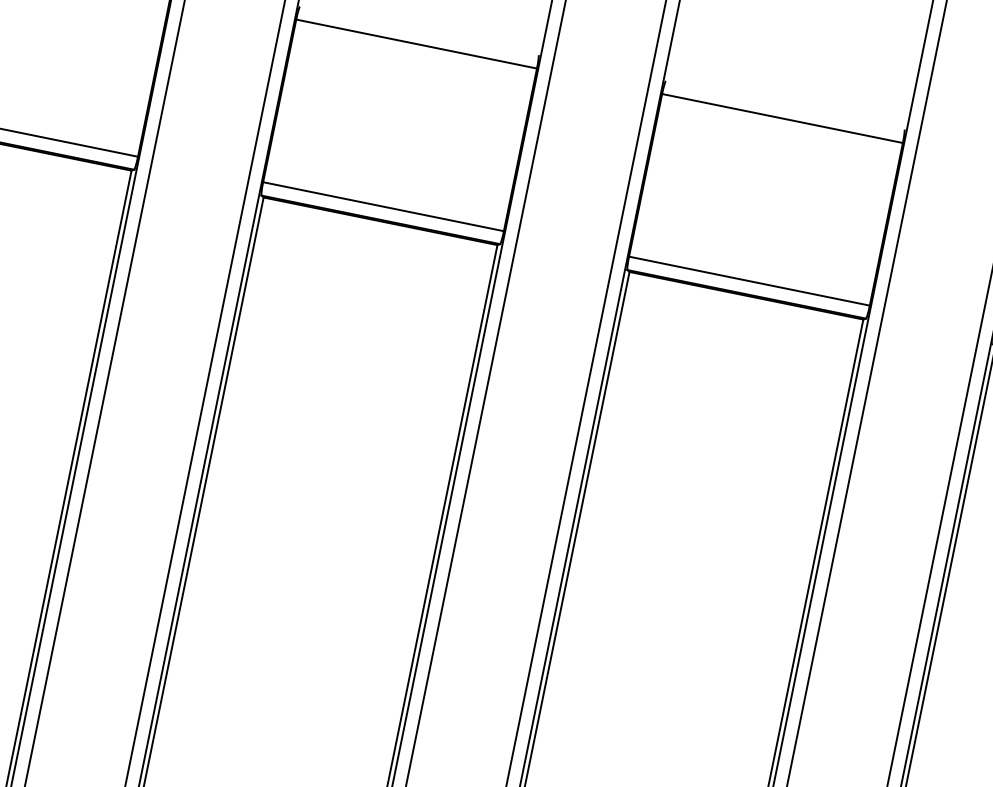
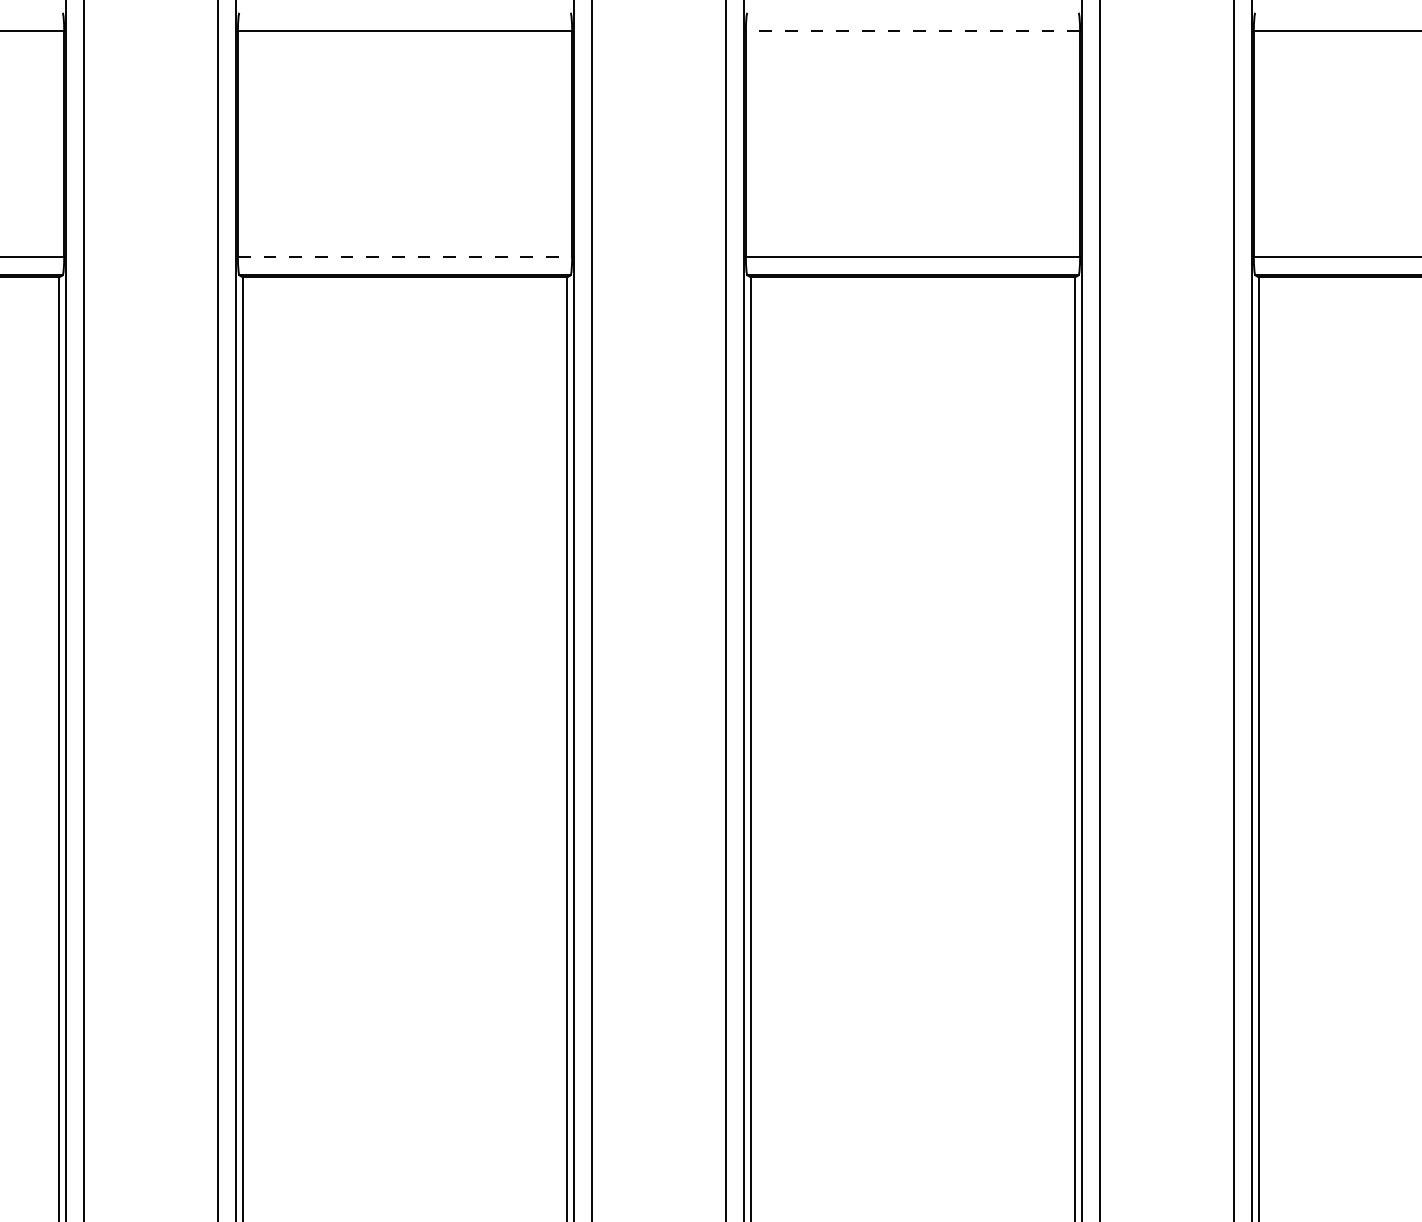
line: (782, 118) -> (912, 31), solid -> dashed
line: (383, 207) -> (405, 257), solid -> dashed

